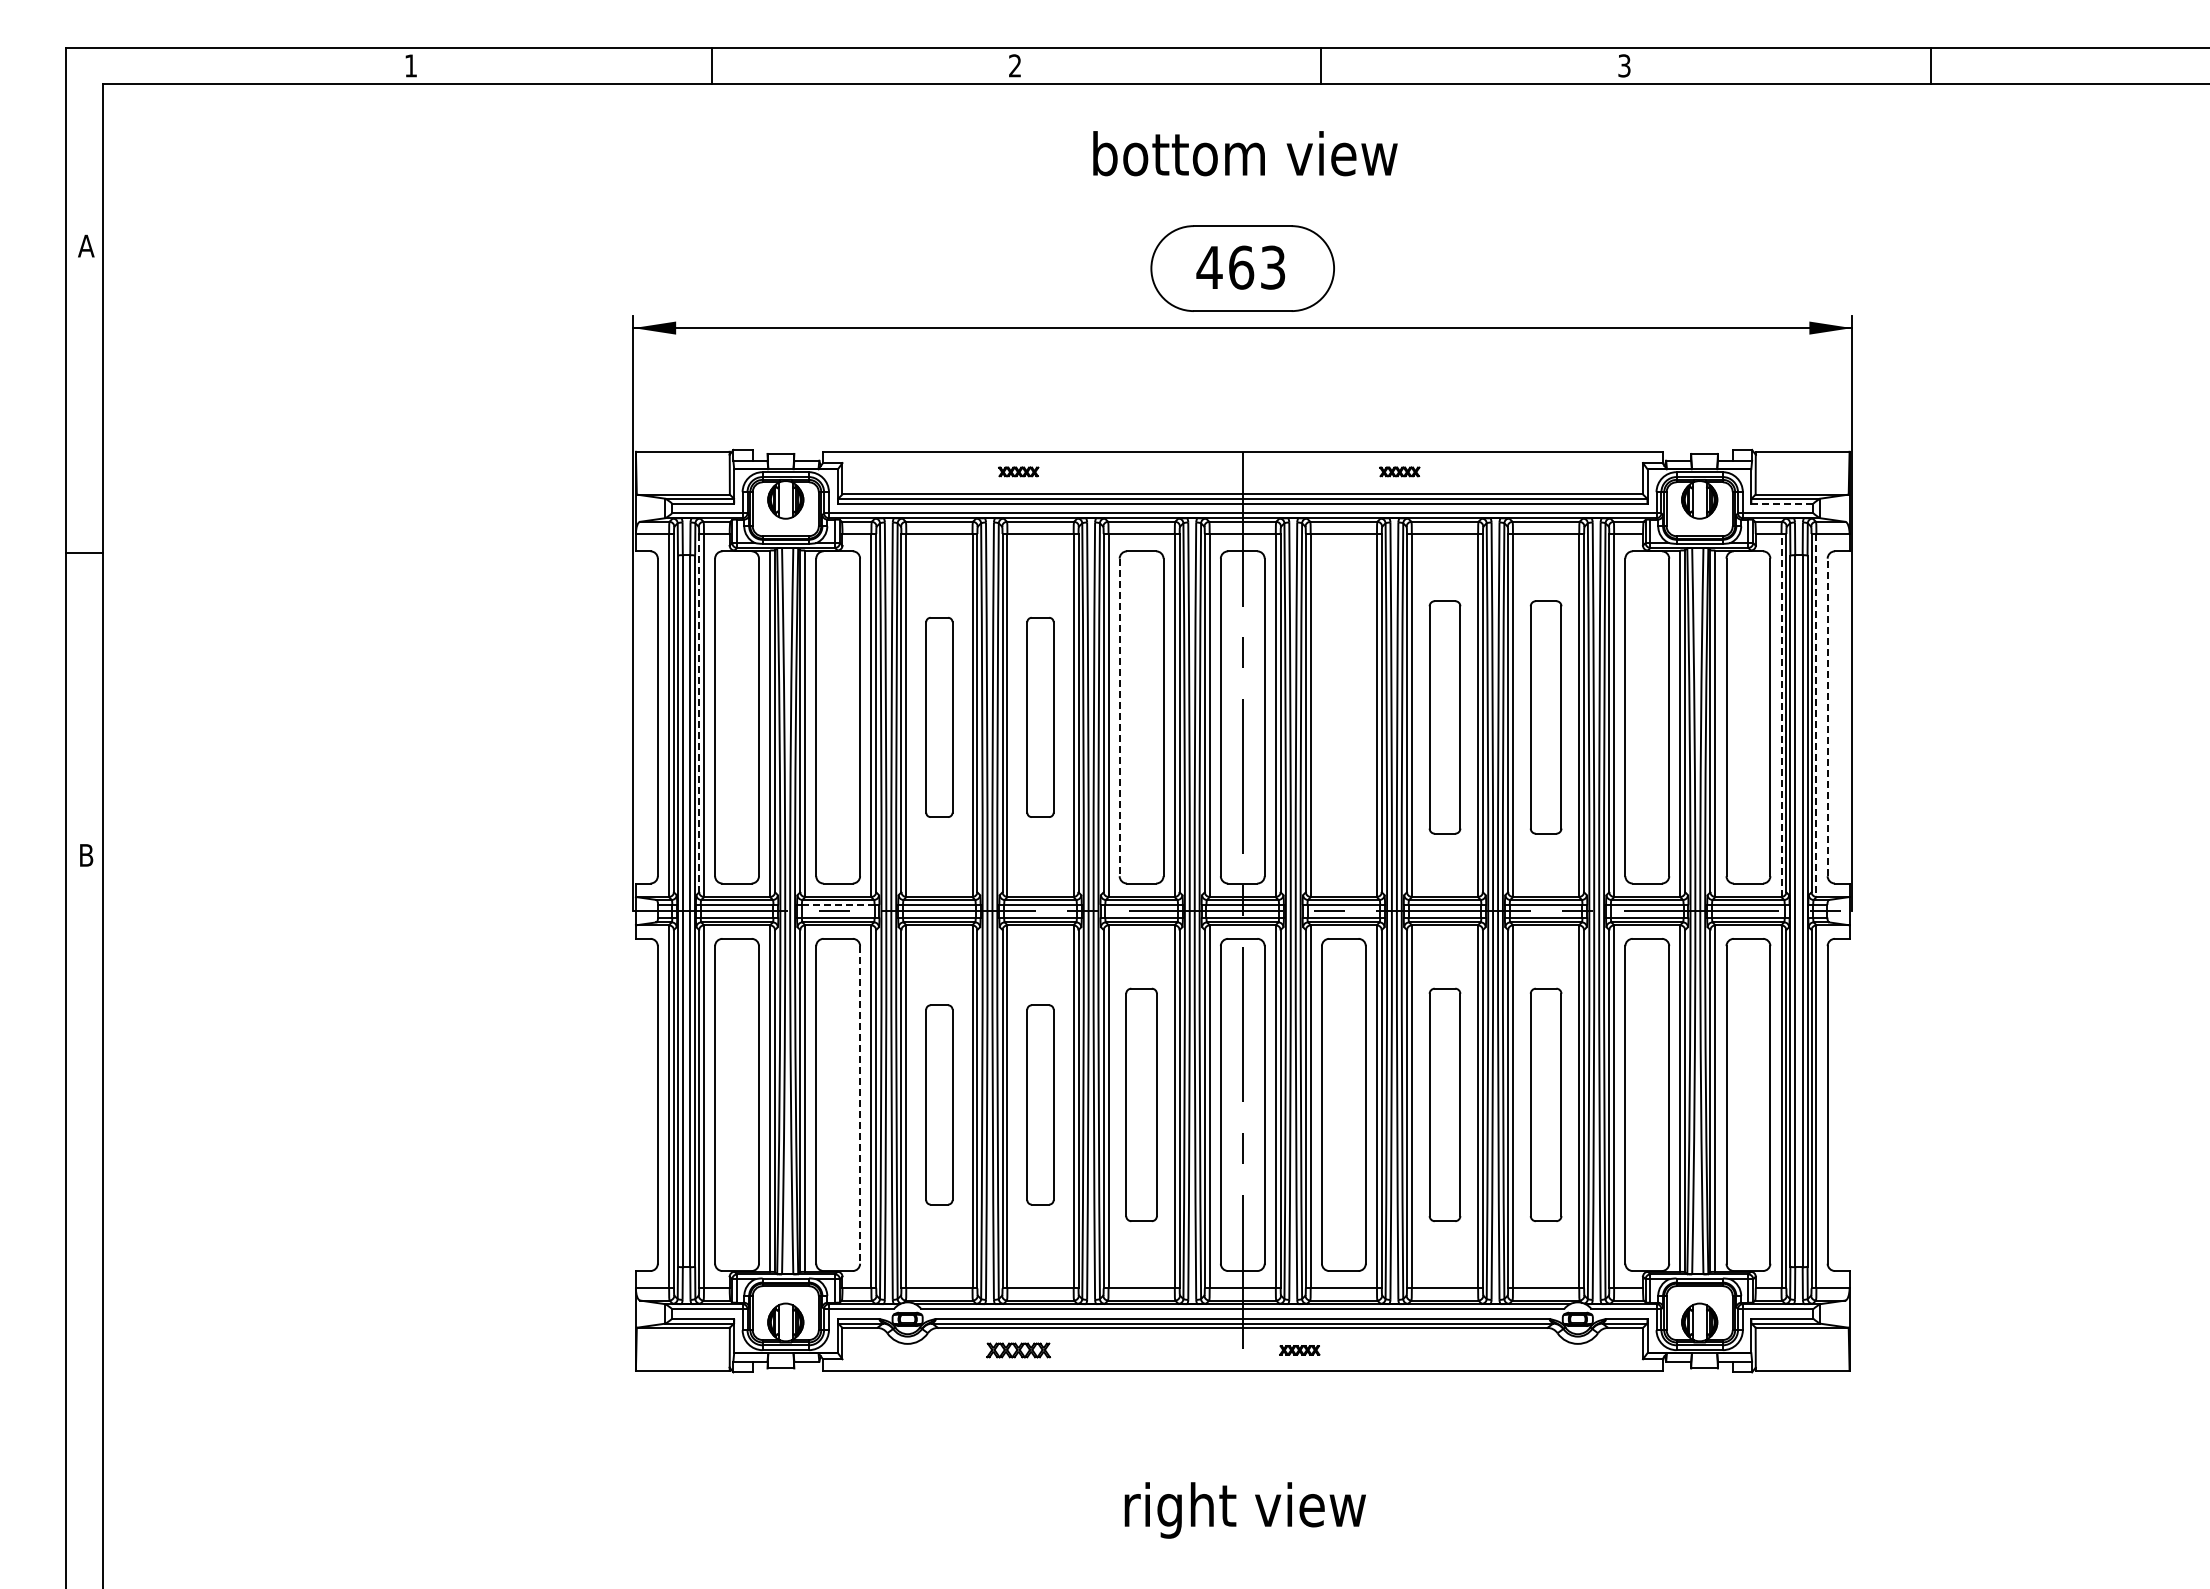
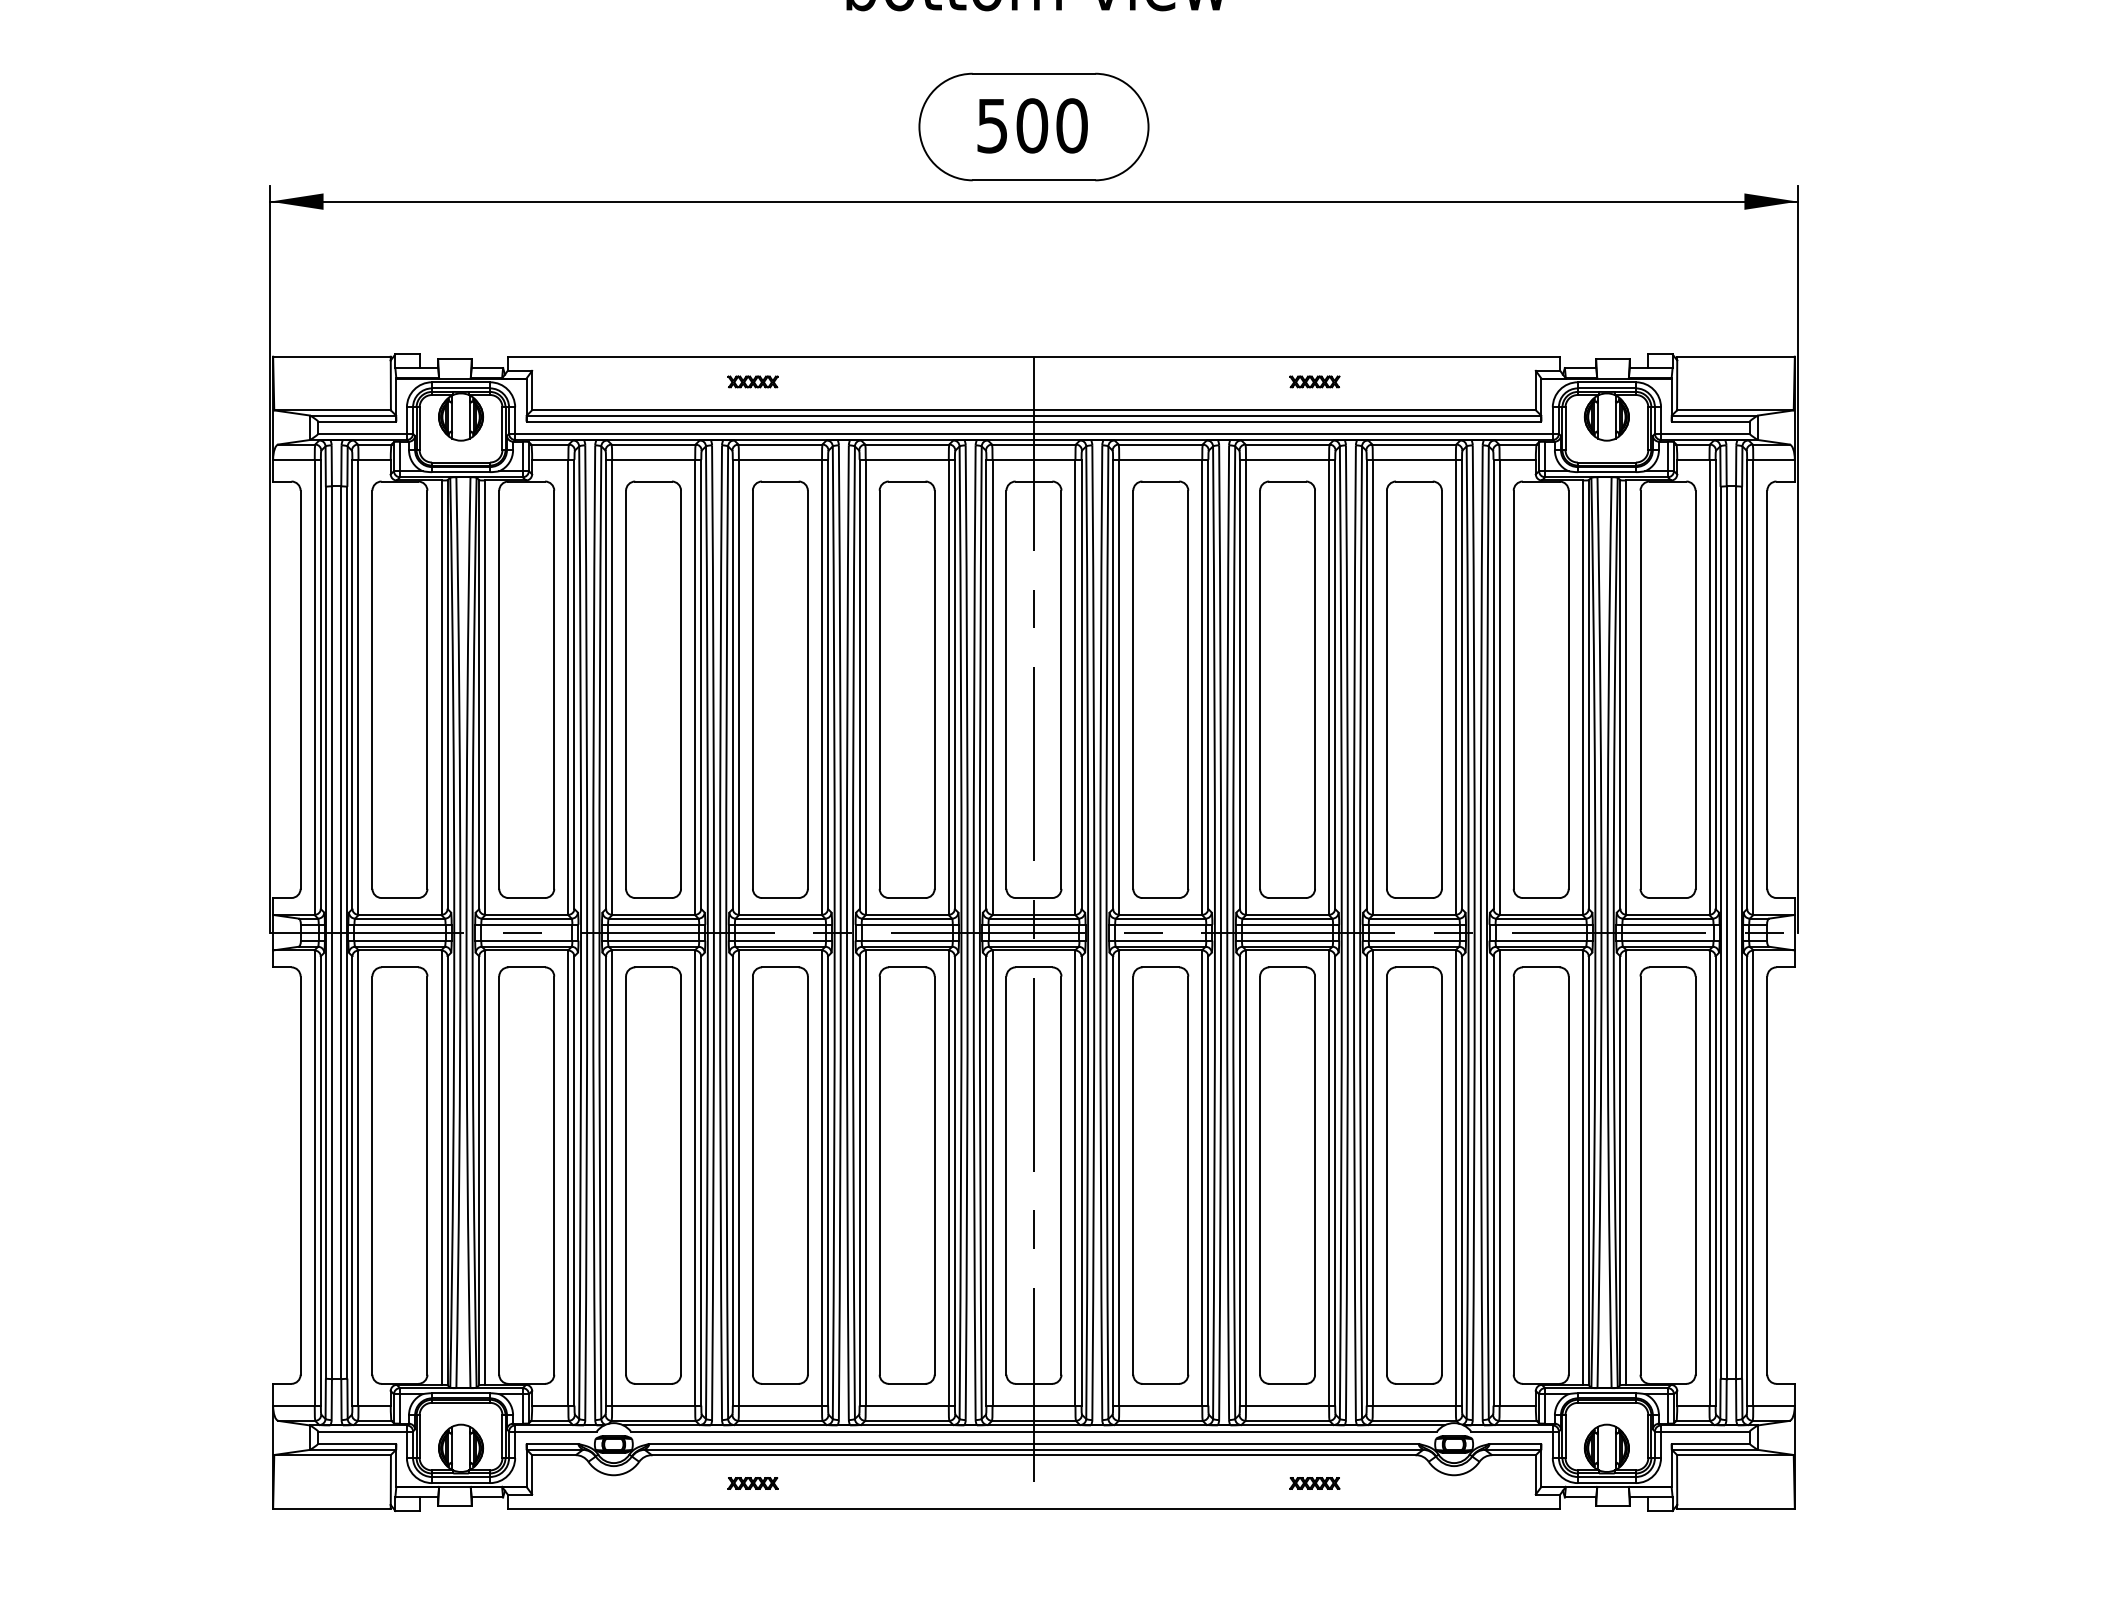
text: (1240, 267) -> (1031, 125), 463 -> 500
part: (1399, 471) -> (1314, 381), moved
line: (1781, 503) -> (1709, 421), dashed -> solid
line: (699, 713) -> (352, 684), dashed -> solid
line: (1781, 715) -> (1709, 687), dashed -> solid
line: (1816, 715) -> (1753, 687), dashed -> solid
part: (939, 717) -> (653, 689), size x1.67
part: (1040, 717) -> (780, 689), size x1.67
line: (1119, 717) -> (879, 689), dashed -> solid
part: (1343, 717) -> (1160, 689), added
part: (1444, 717) -> (1286, 689), size x1.43
part: (1545, 717) -> (1413, 689), size x1.43
line: (1827, 717) -> (1767, 689), dashed -> solid
line: (838, 904) -> (527, 924), dashed -> solid
line: (860, 1104) -> (554, 1175), dashed -> solid
part: (939, 1104) -> (653, 1175), size x1.67
part: (1040, 1104) -> (780, 1175), size x1.67
part: (1141, 1104) -> (907, 1175), size x1.43
part: (1444, 1104) -> (1286, 1175), size x1.43
part: (1545, 1104) -> (1413, 1175), size x1.43
part: (1018, 1350) -> (752, 1483), size x0.62
part: (1299, 1350) -> (1314, 1483), moved

